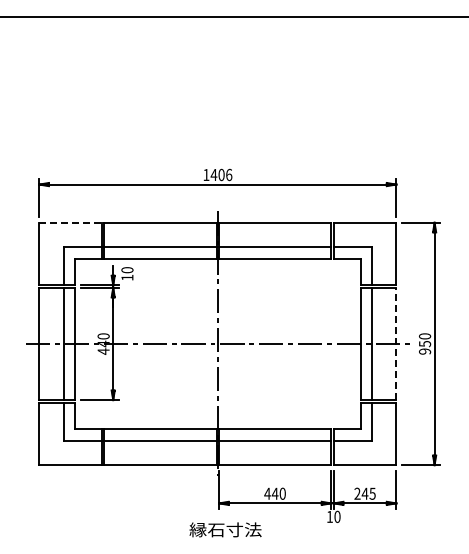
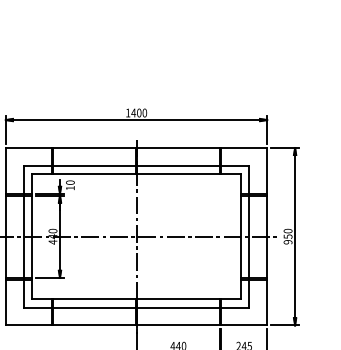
text: (229, 174) -> (145, 112), 1406 -> 1400
line: (71, 222) -> (29, 147), dashed -> solid
line: (396, 343) -> (267, 236), dashed -> solid

